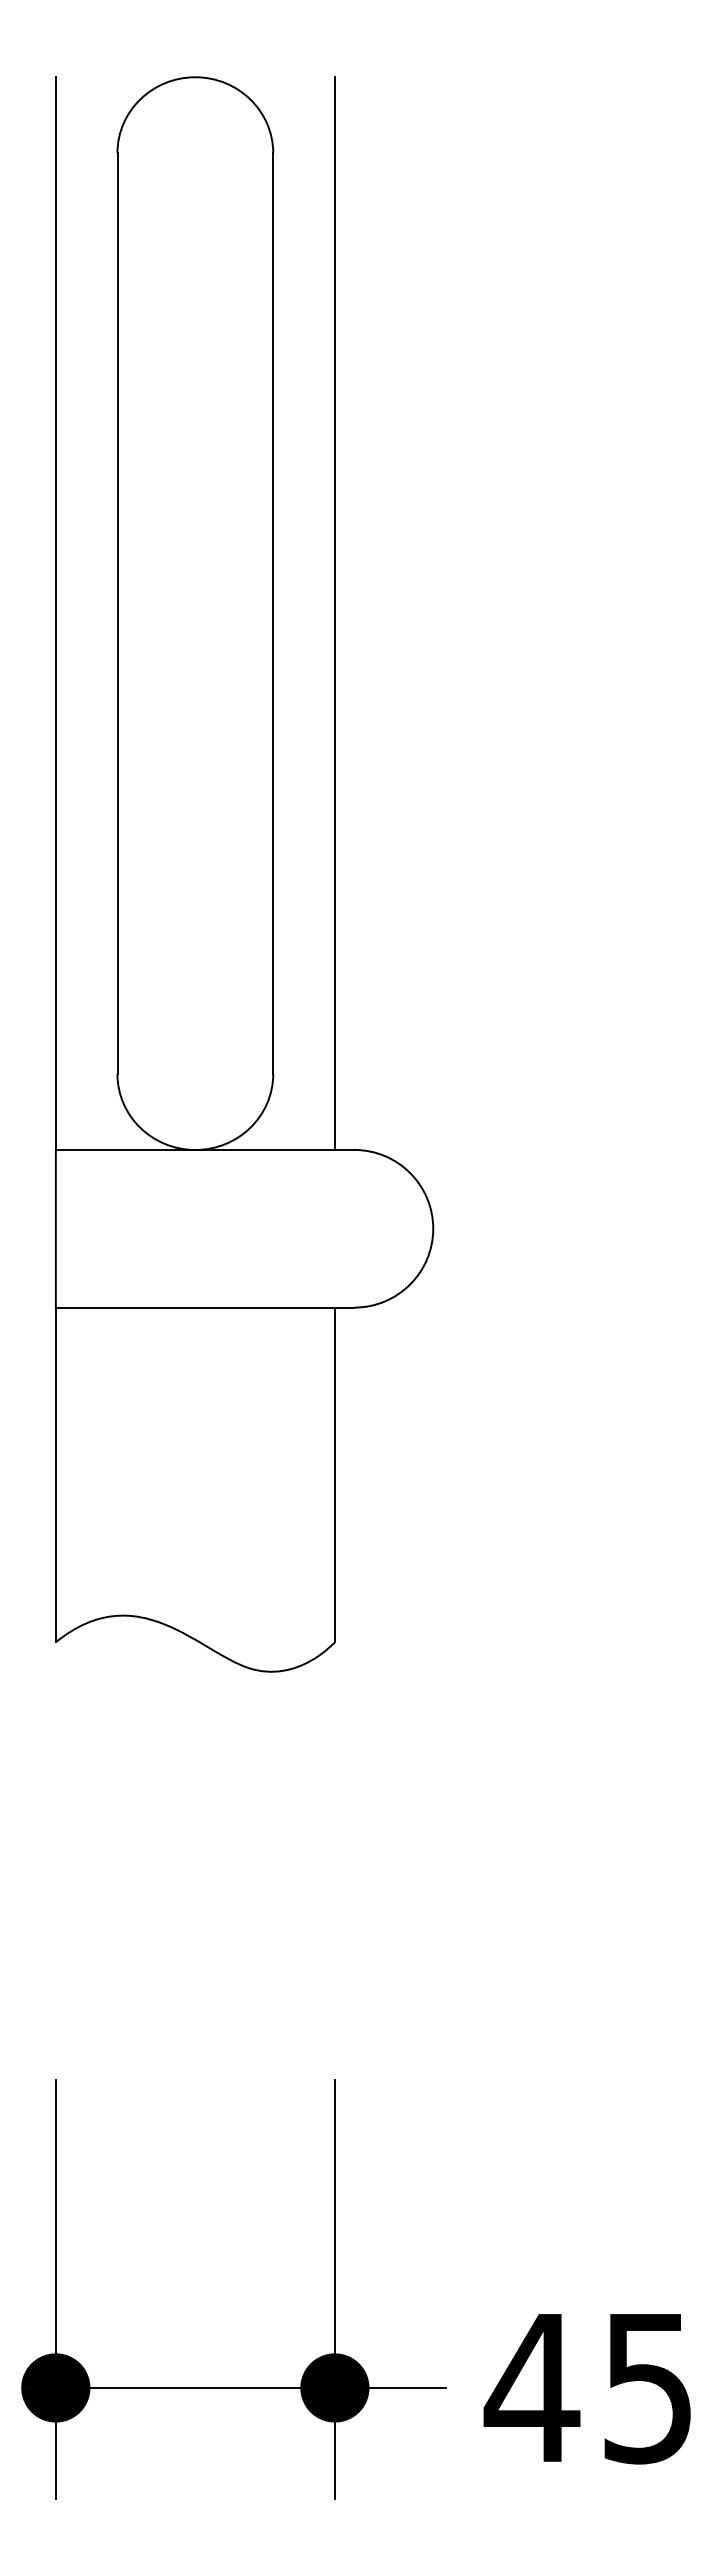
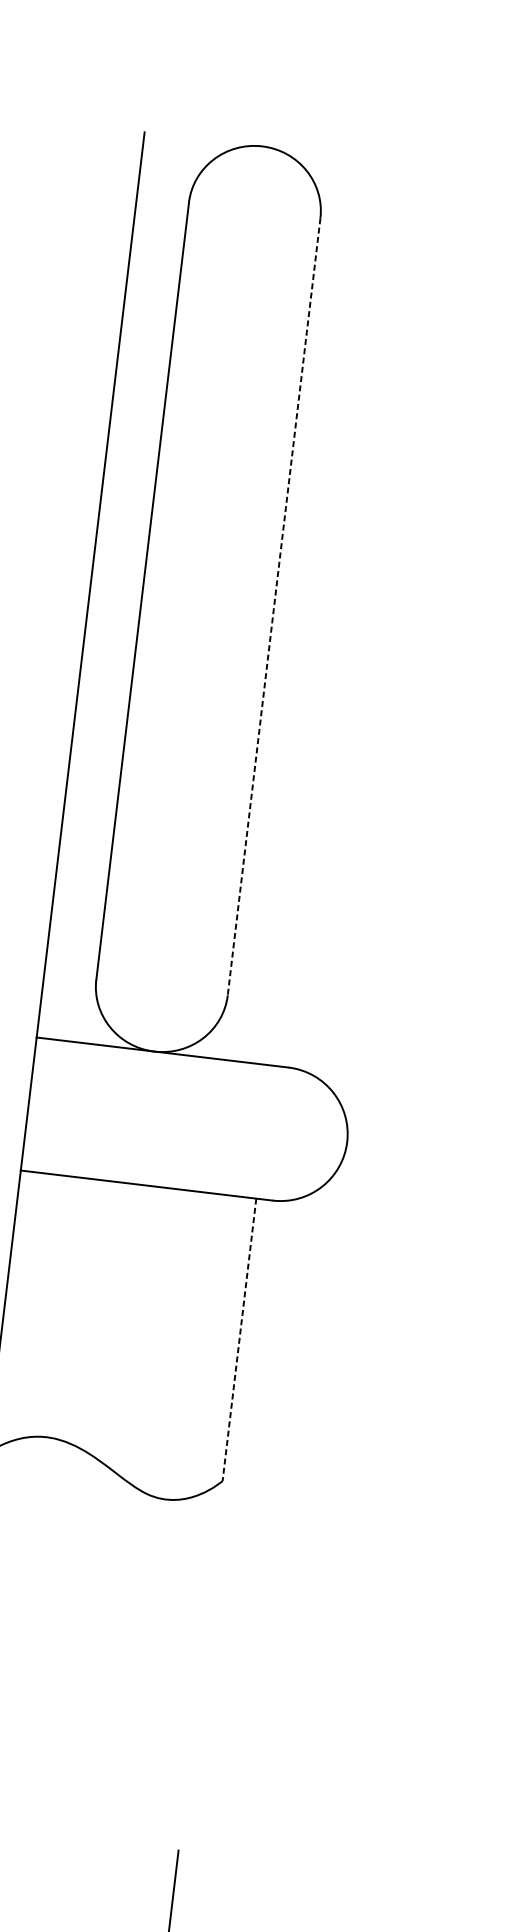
line: (334, 613) -> (325, 612), removed
line: (273, 614) -> (274, 607), solid -> dashed
line: (334, 1475) -> (239, 1340), solid -> dashed

